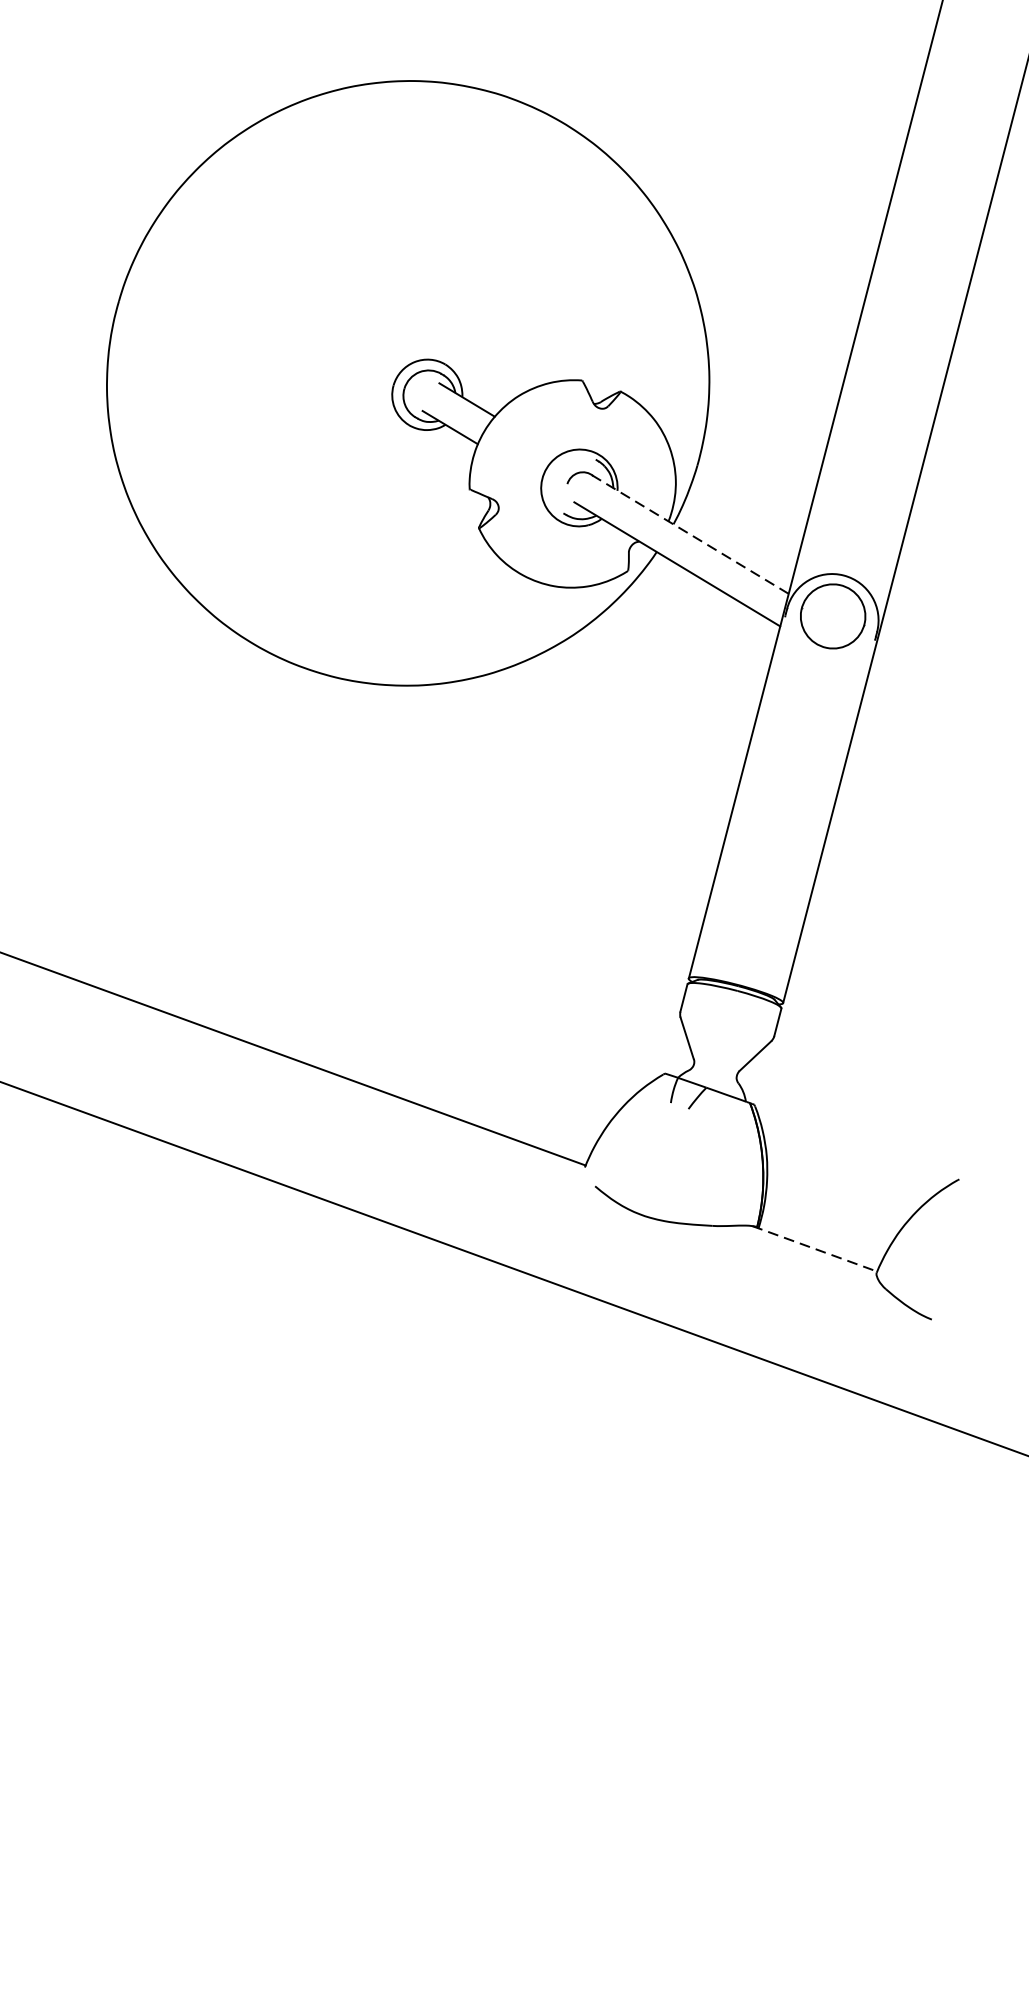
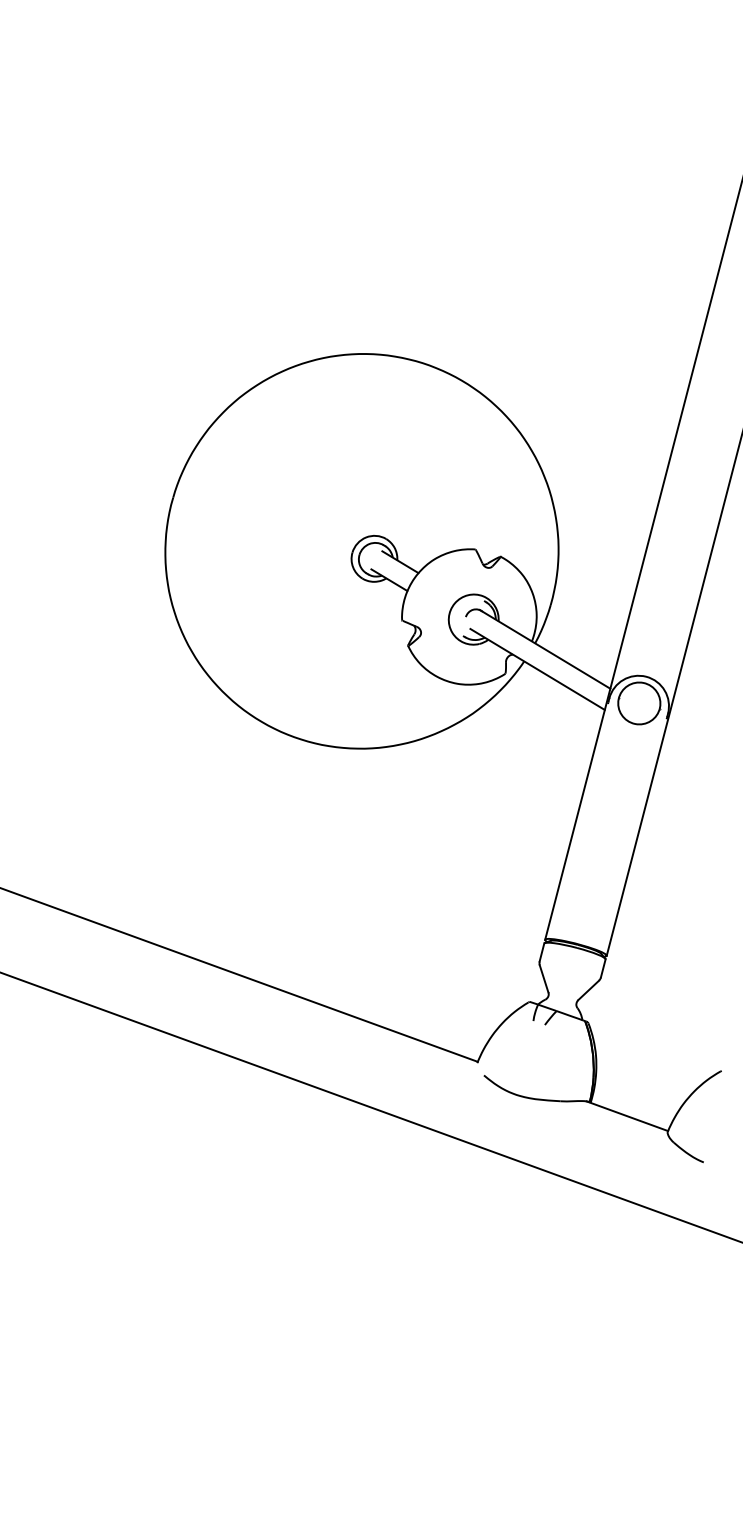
line: (687, 533) -> (544, 649), dashed -> solid
line: (814, 1249) -> (627, 1116), dashed -> solid

